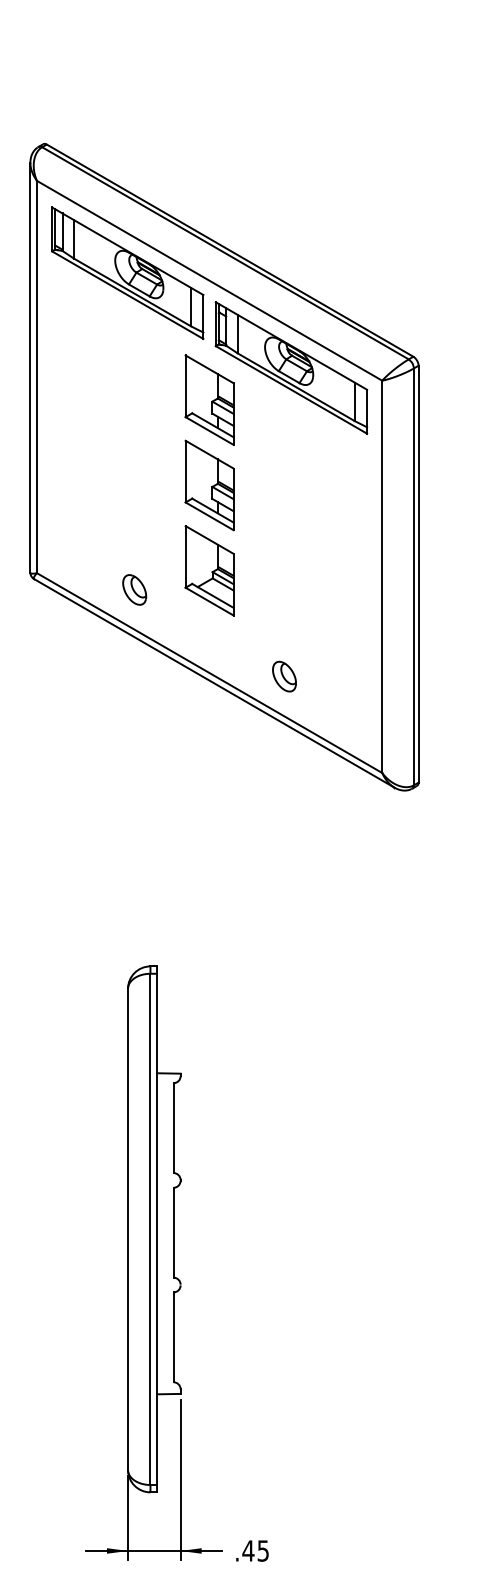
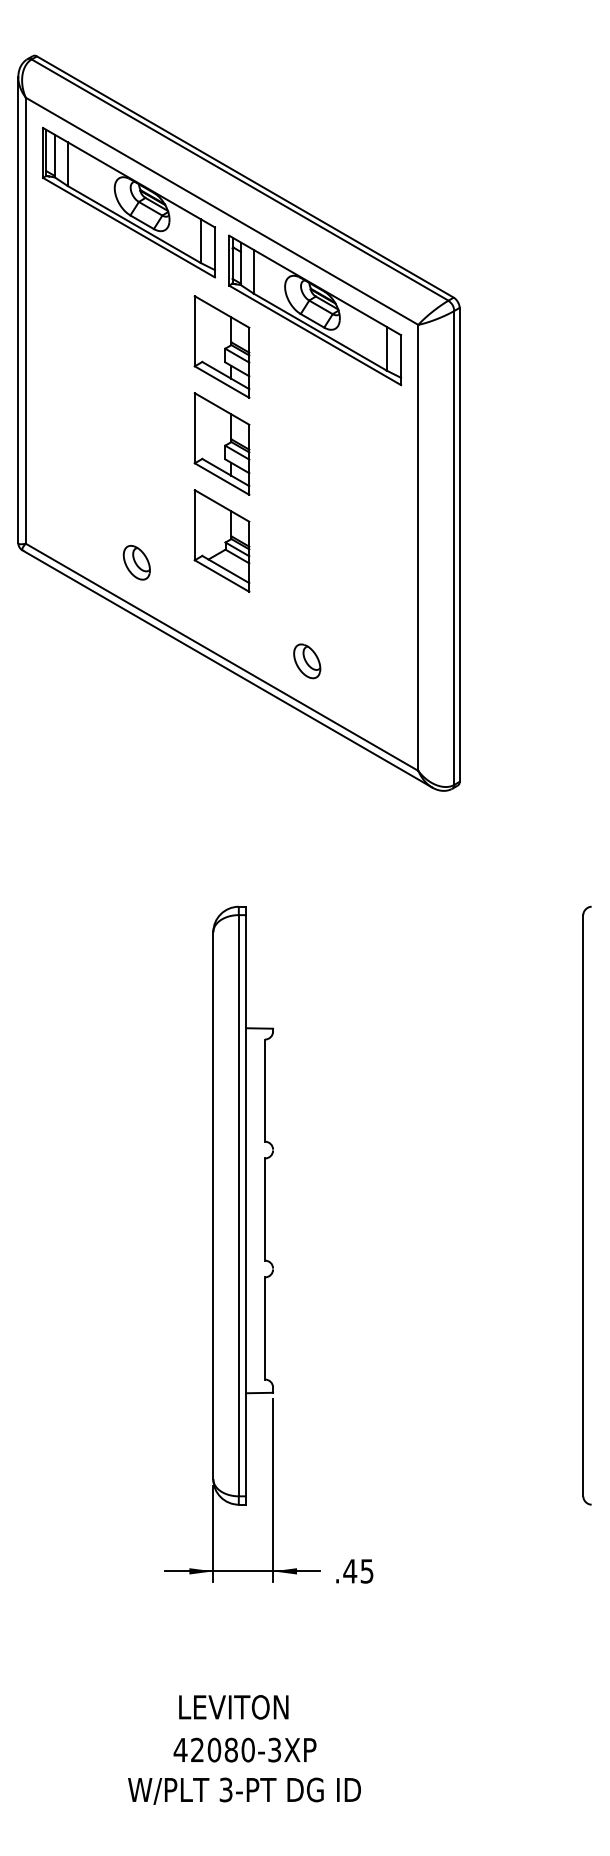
part: (176, 1263) -> (268, 1244), moved

